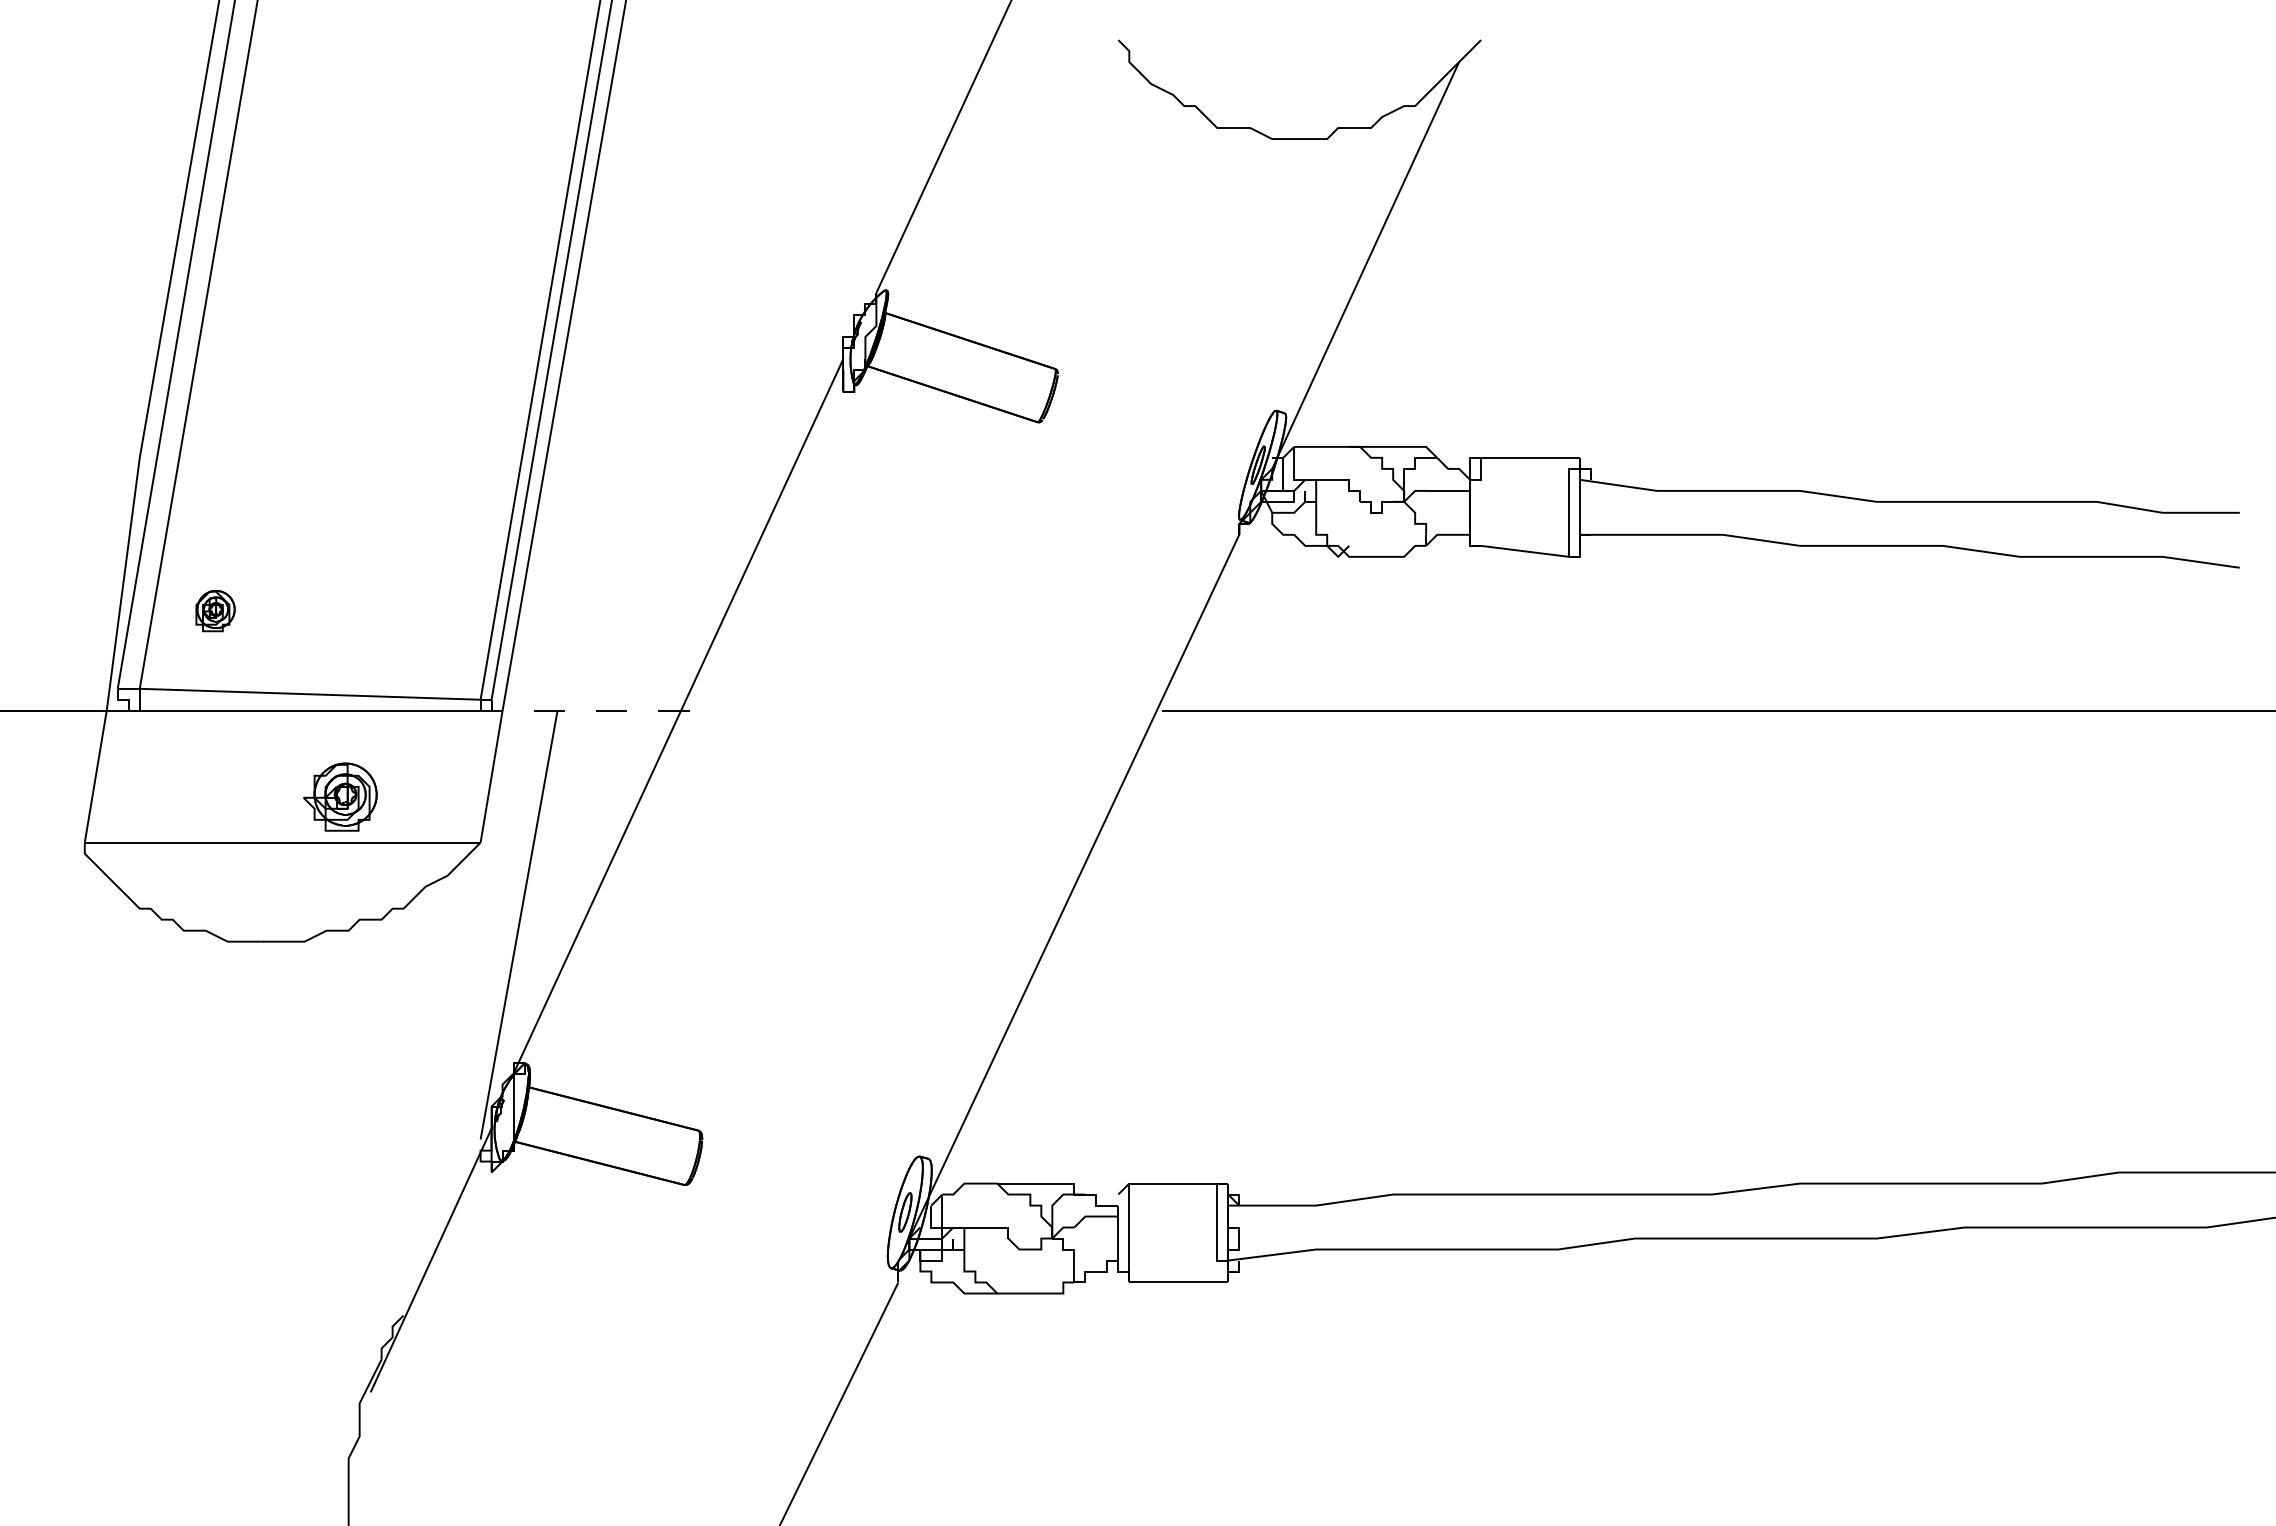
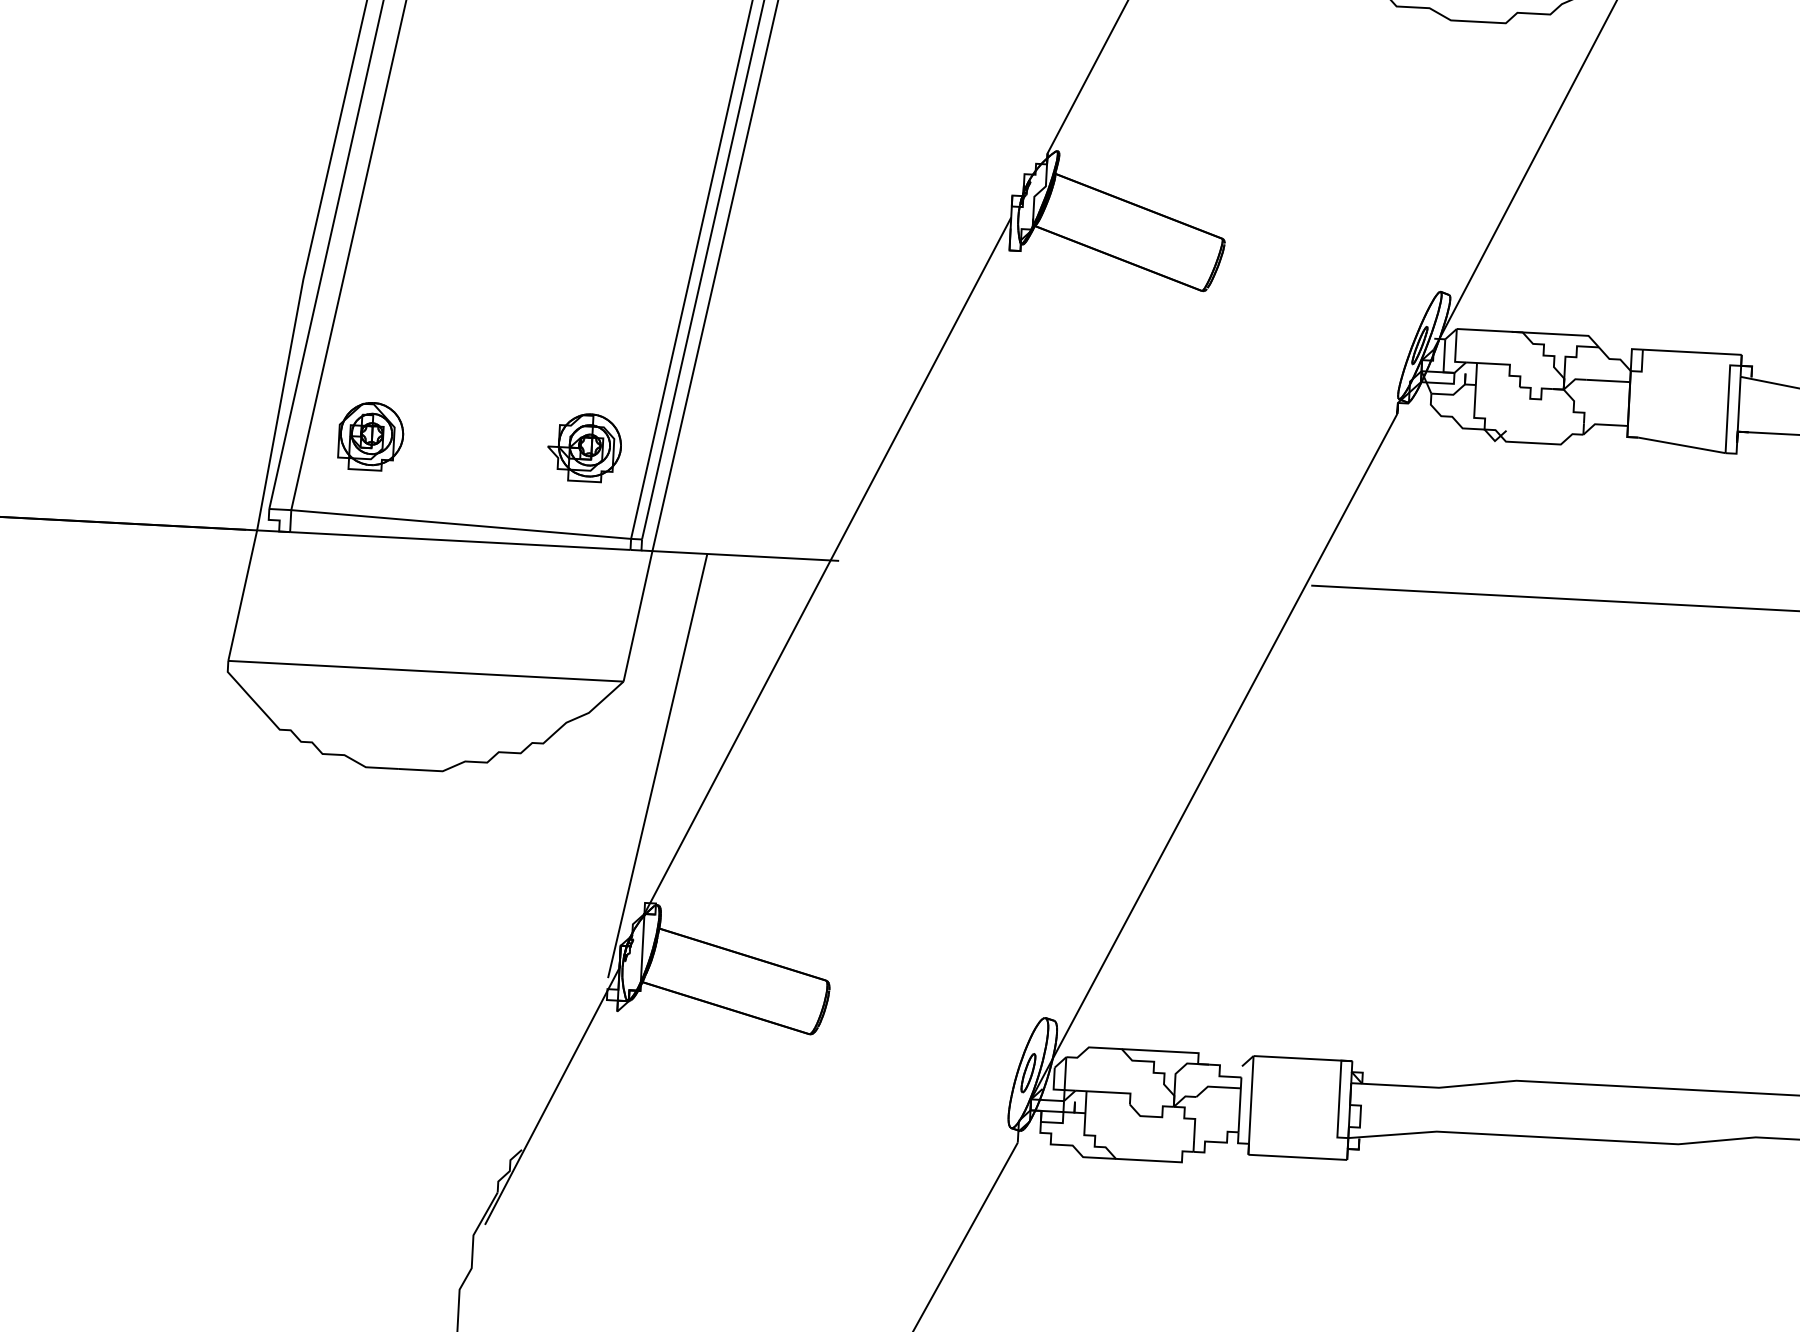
part: (215, 610) -> (371, 435), size x1.67
line: (596, 710) -> (746, 555), dashed -> solid
part: (340, 796) -> (584, 447), moved

